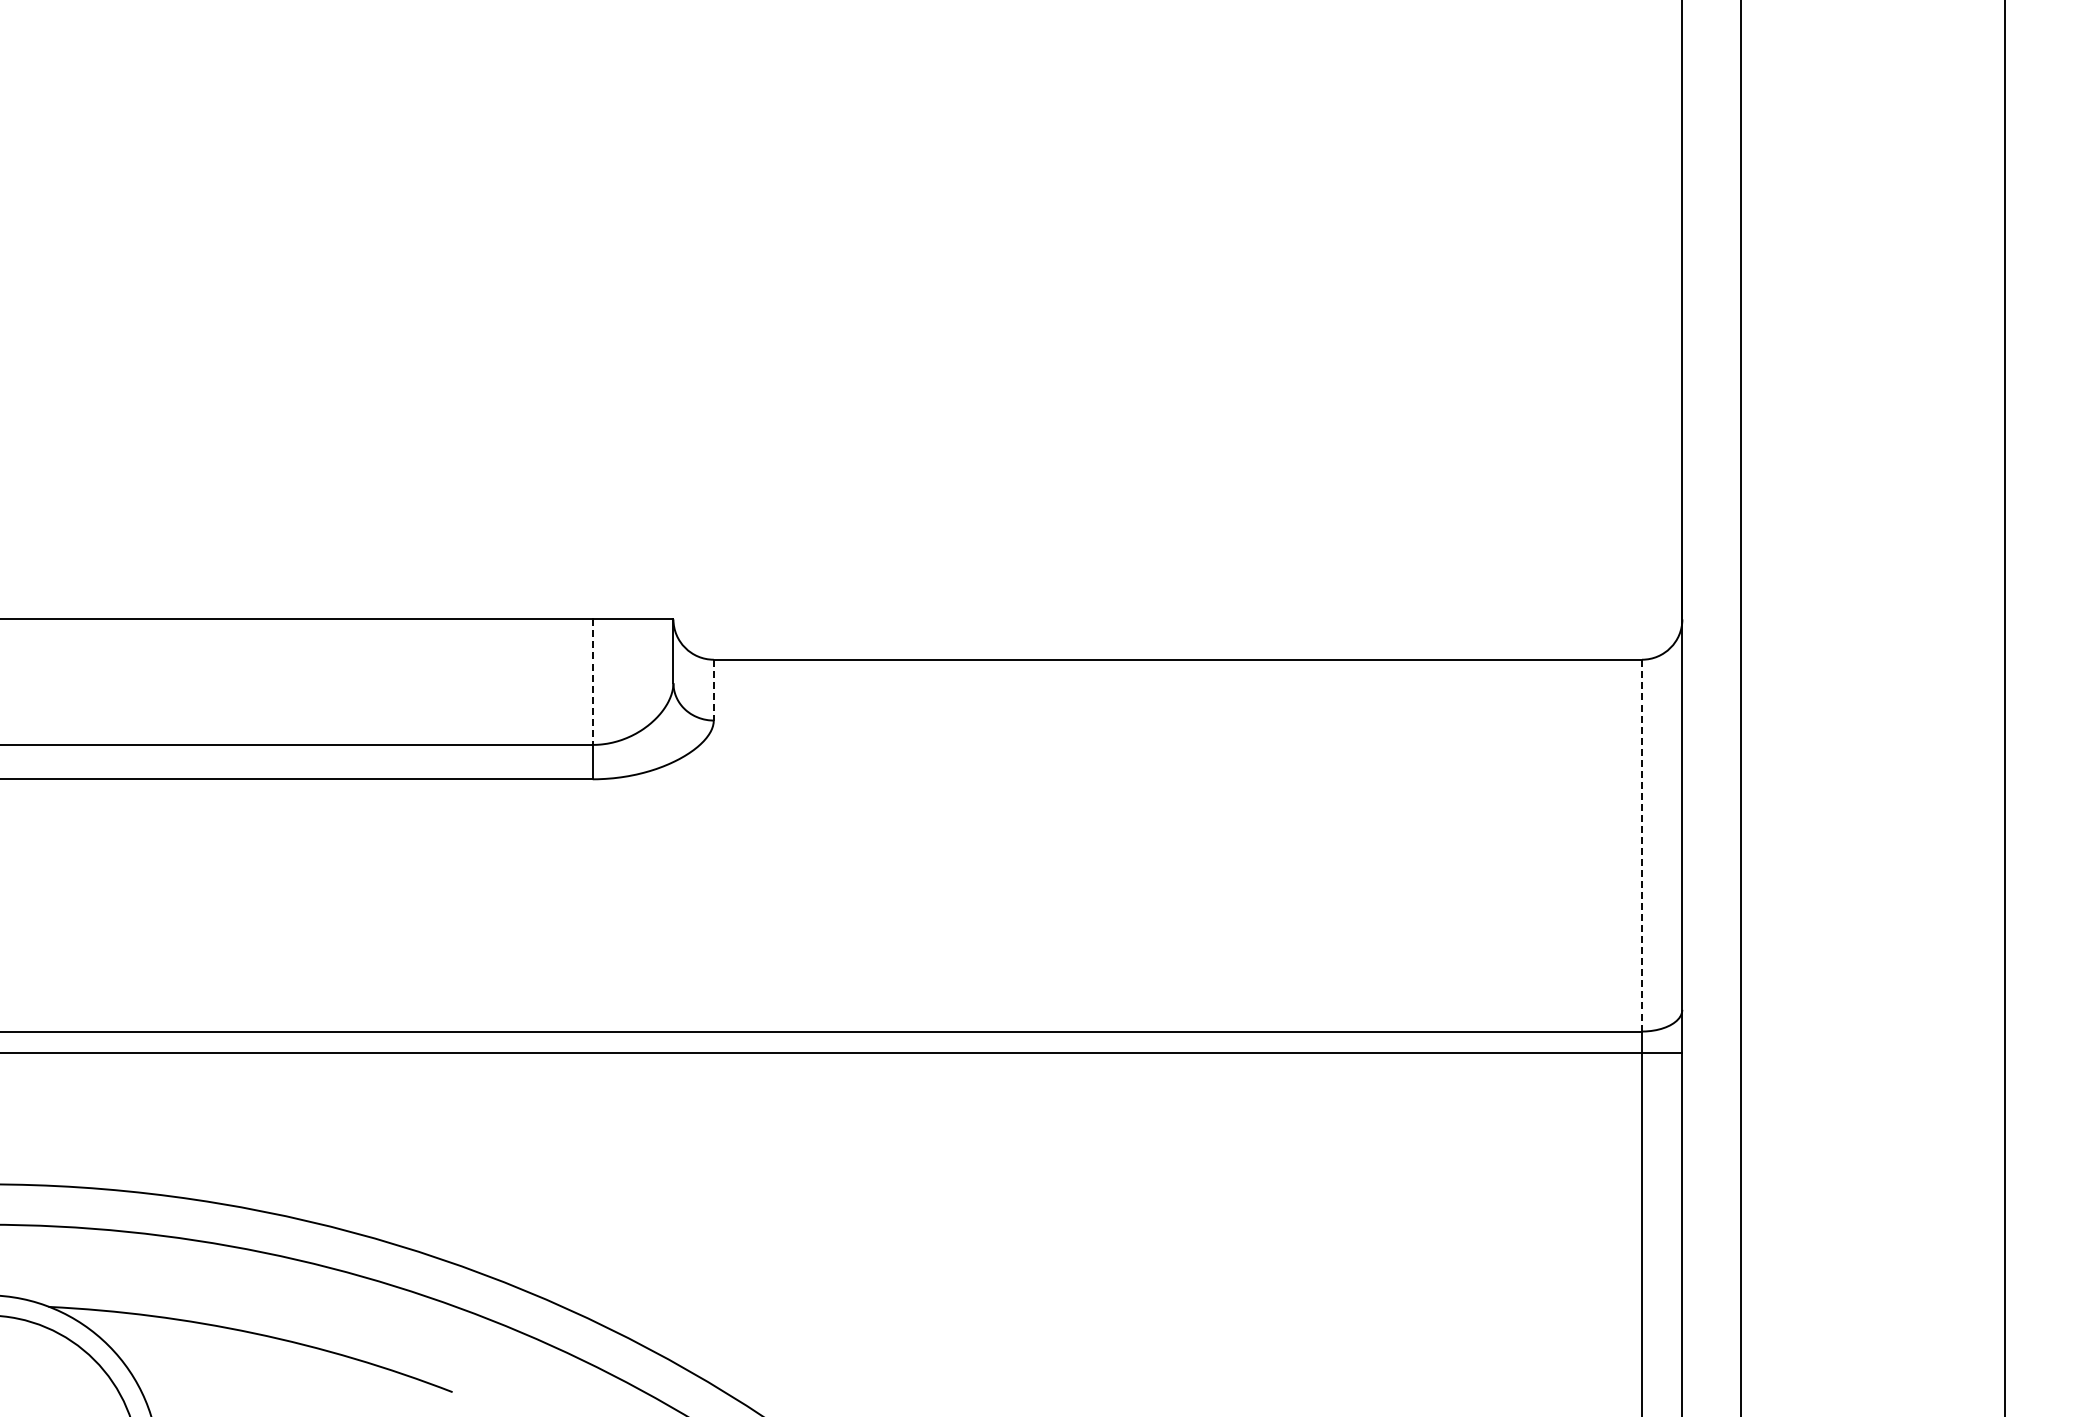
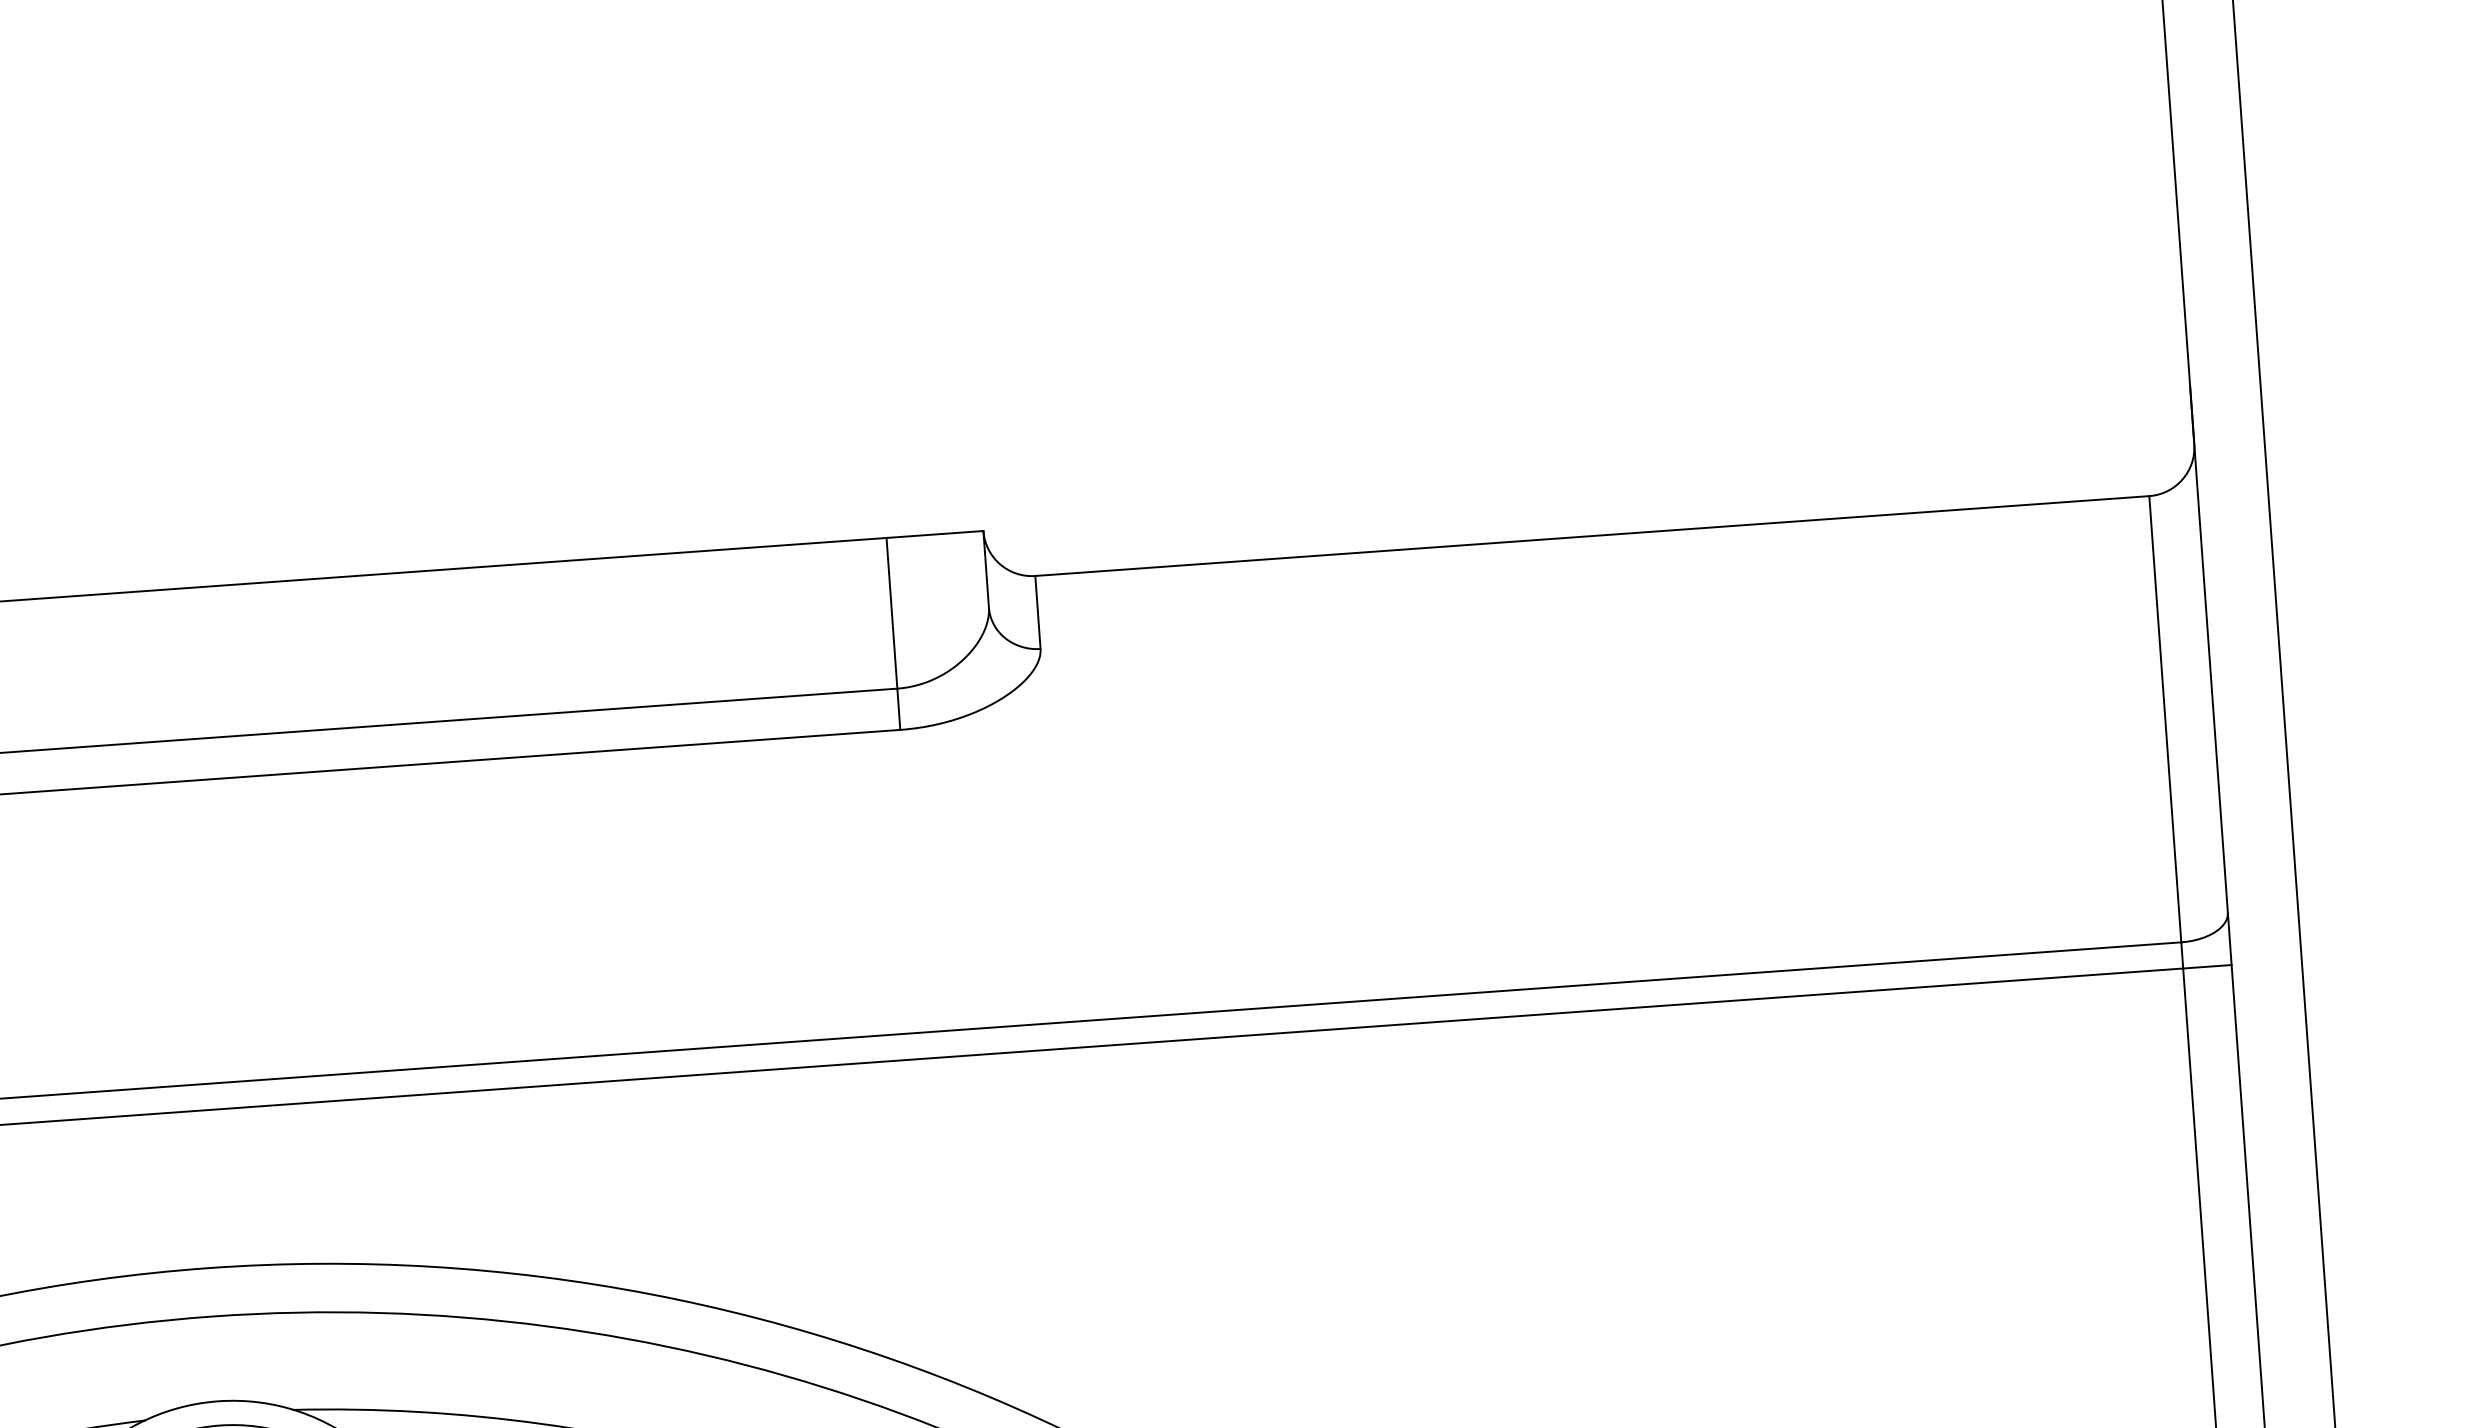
line: (592, 682) -> (891, 613), dashed -> solid
line: (713, 690) -> (1037, 612), dashed -> solid
line: (1642, 845) -> (2165, 719), dashed -> solid

